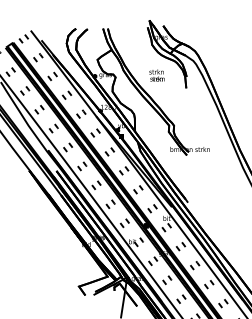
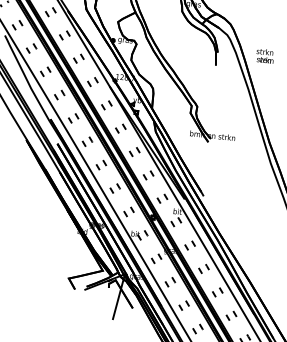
text: (156, 75) -> (264, 56), moved

